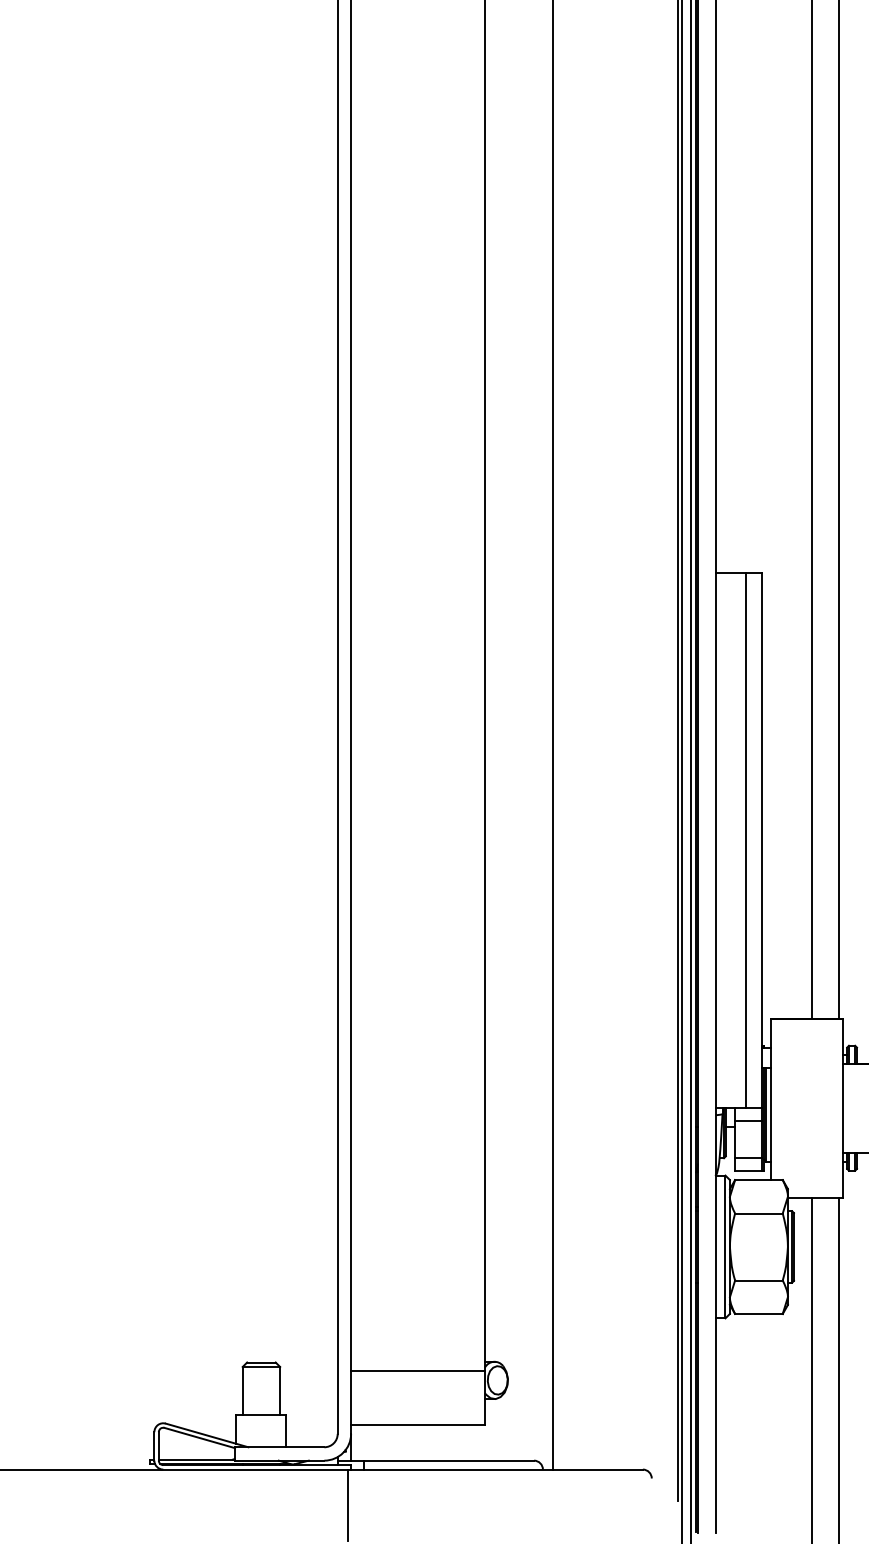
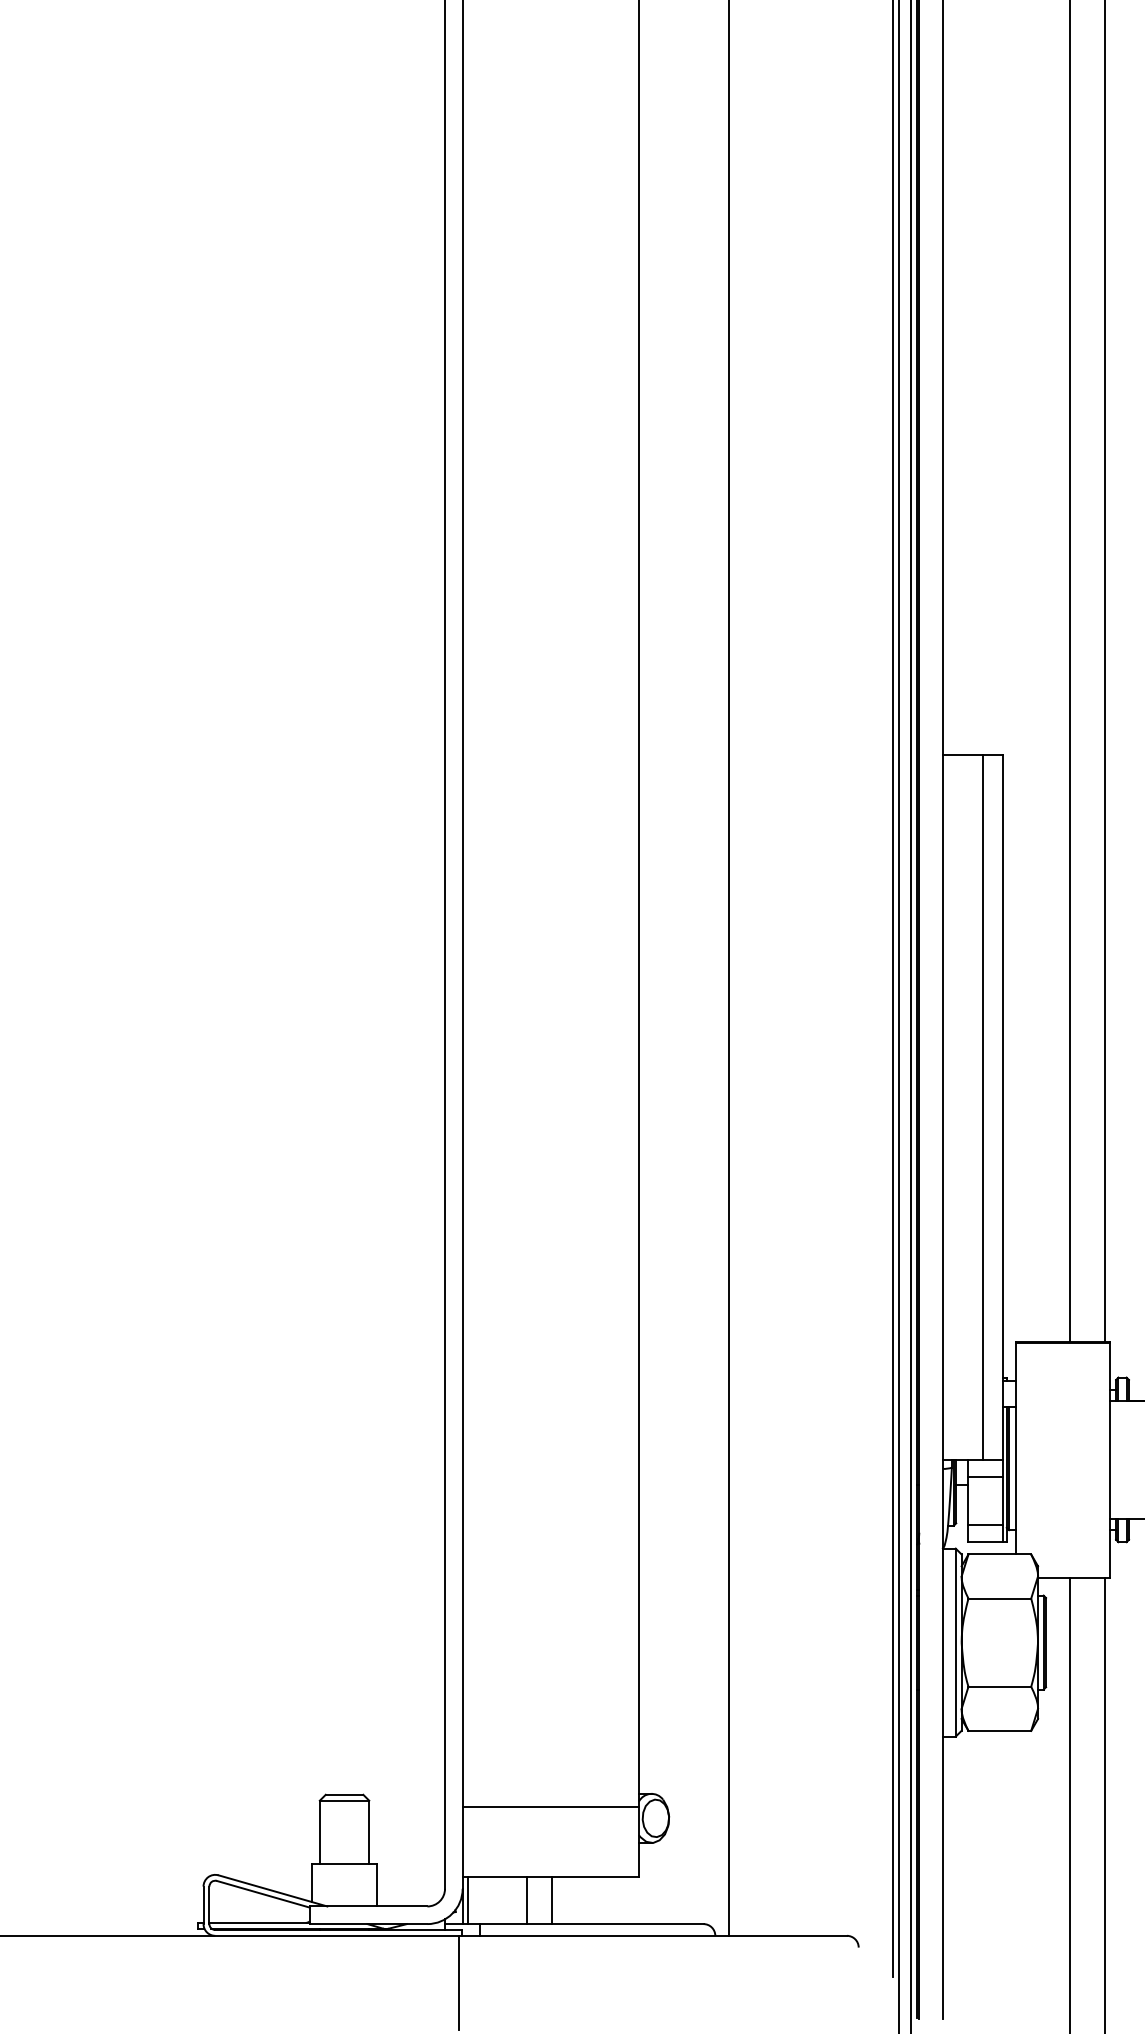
line: (354, 1442) -> (467, 1900), added
line: (400, 1442) -> (527, 1900), added
line: (419, 1442) -> (552, 1900), added

